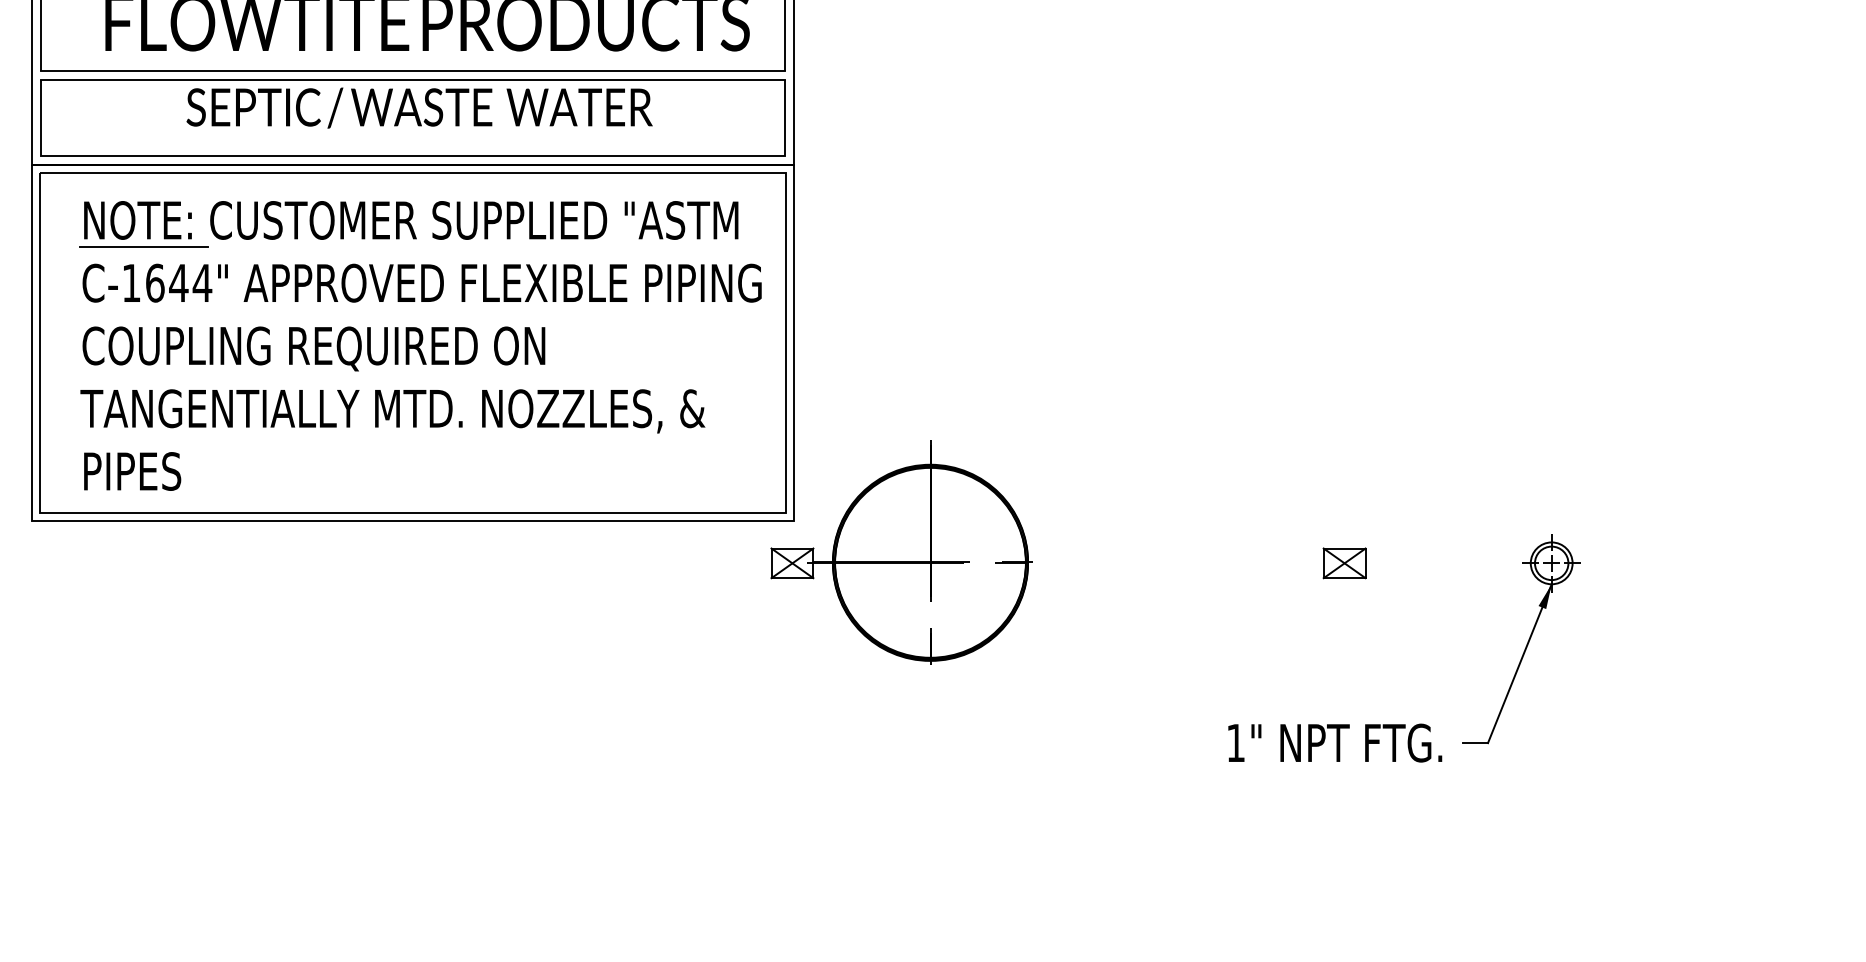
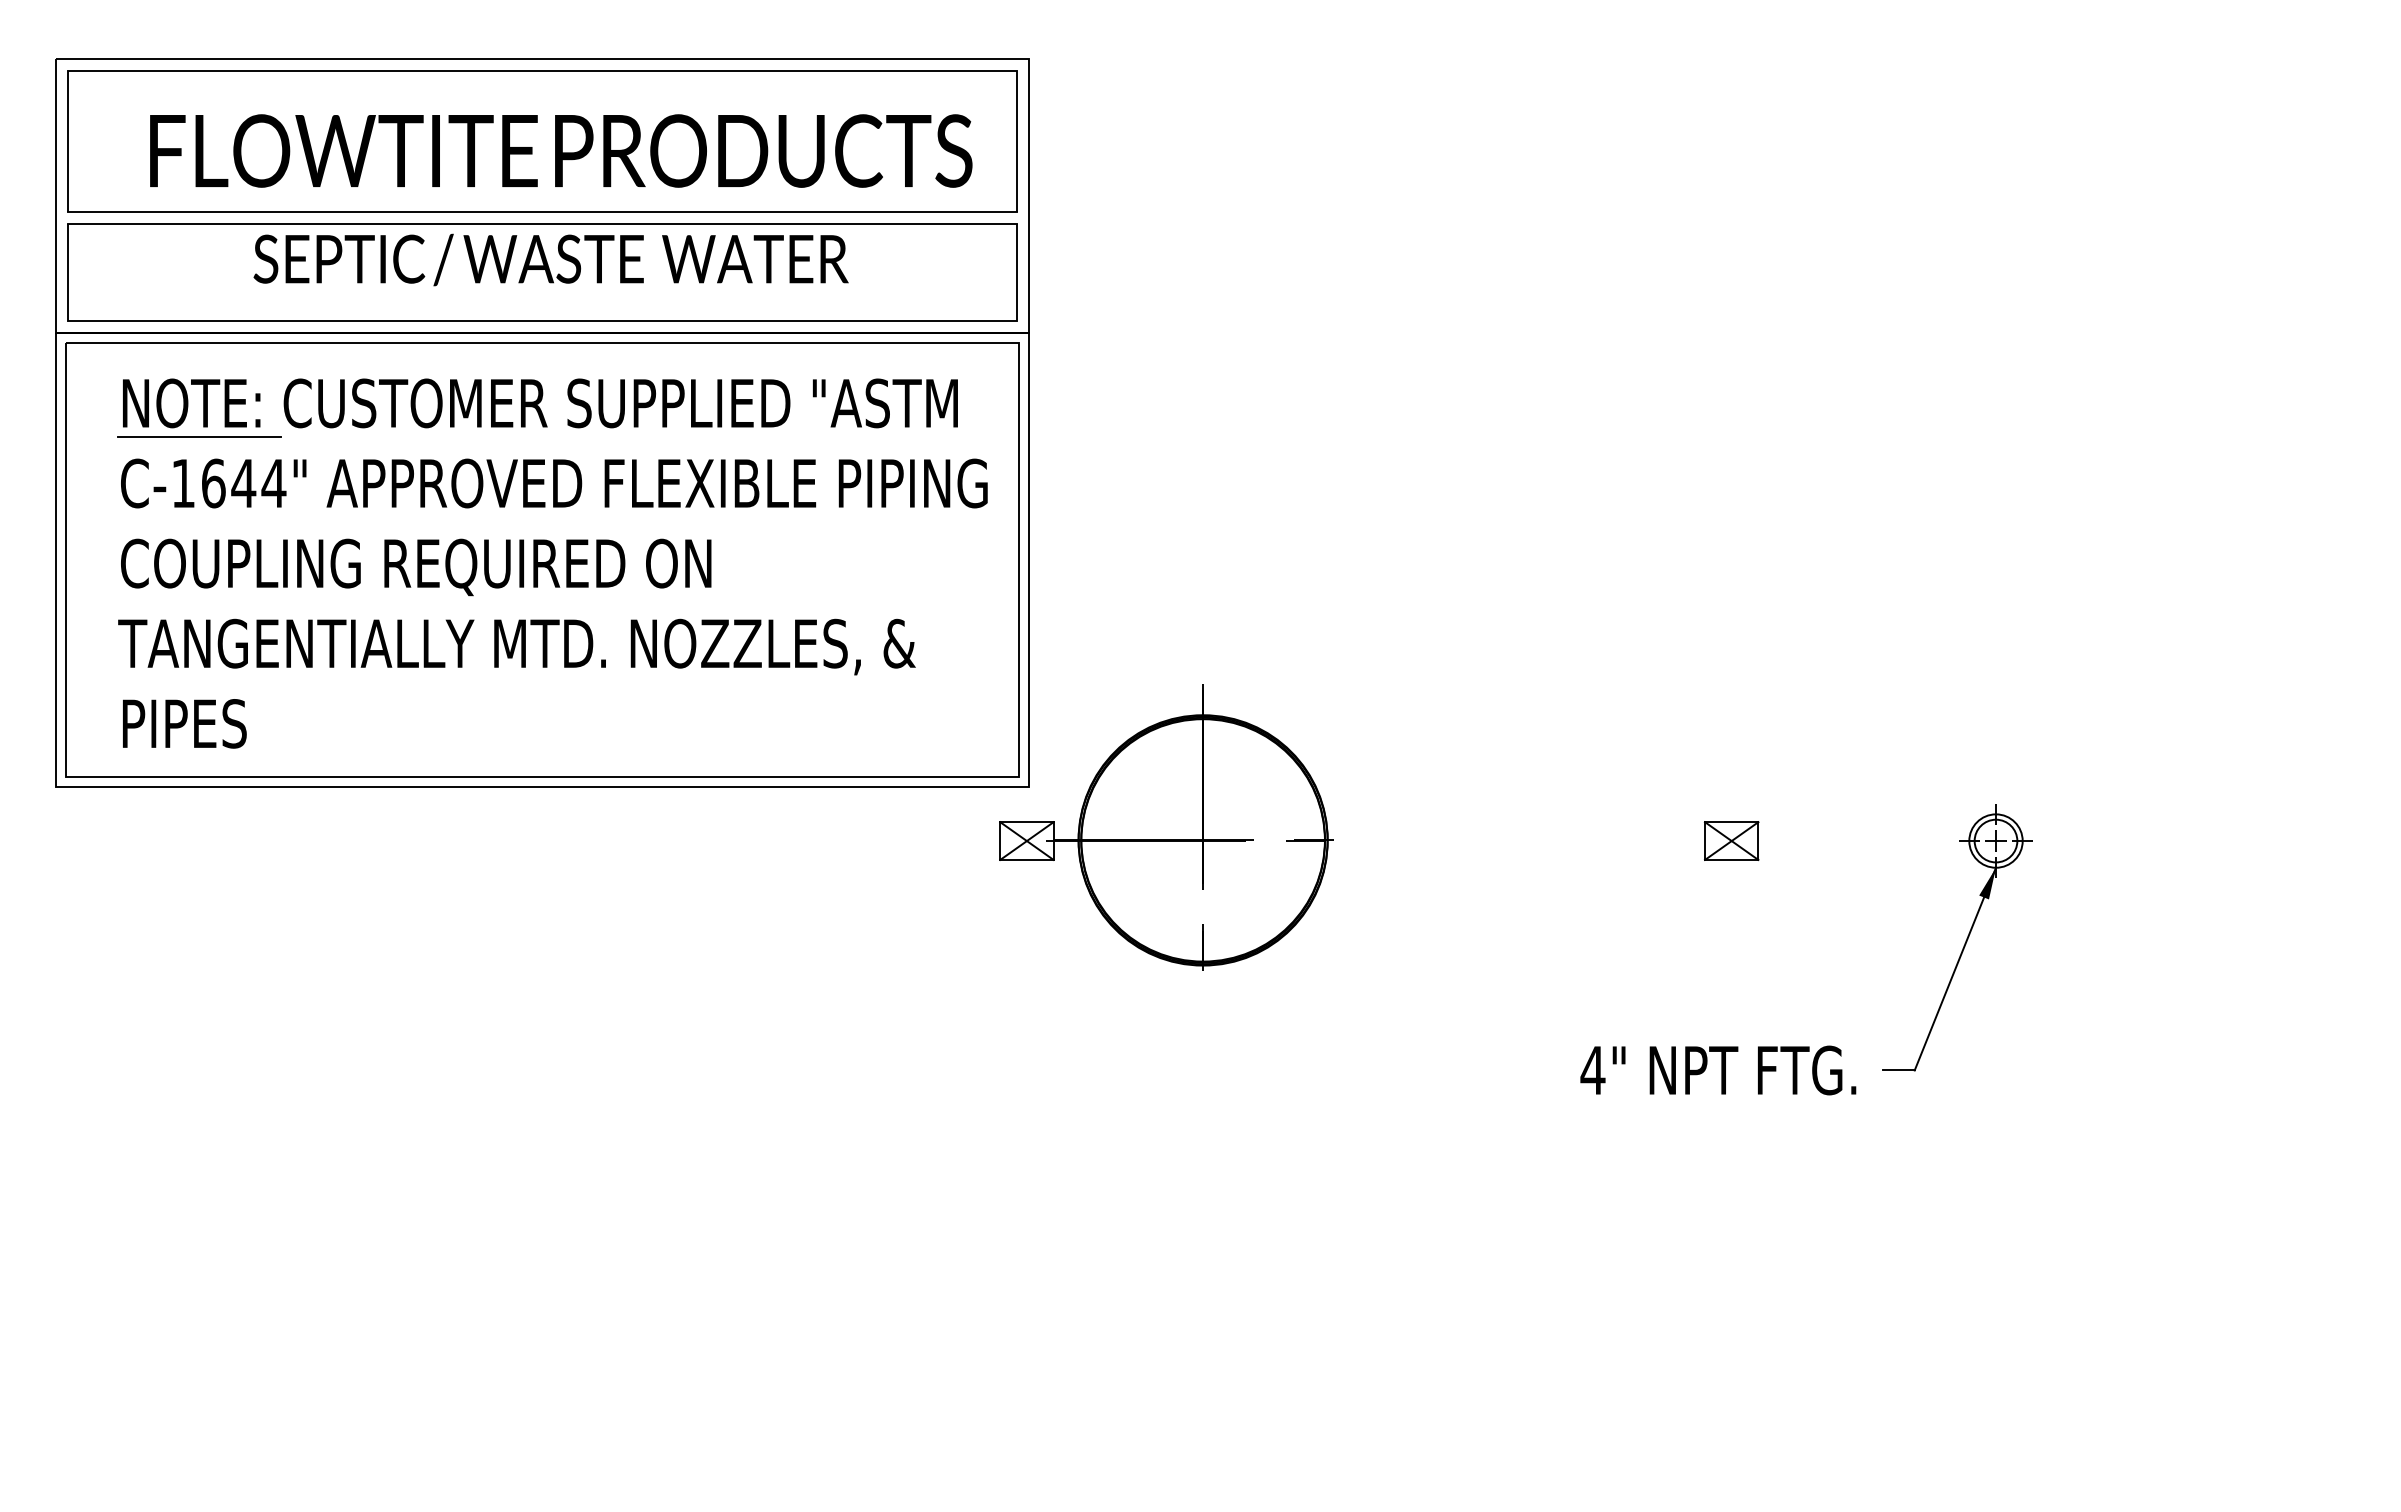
text: (1235, 743) -> (1592, 1070), 1" -> 4"

